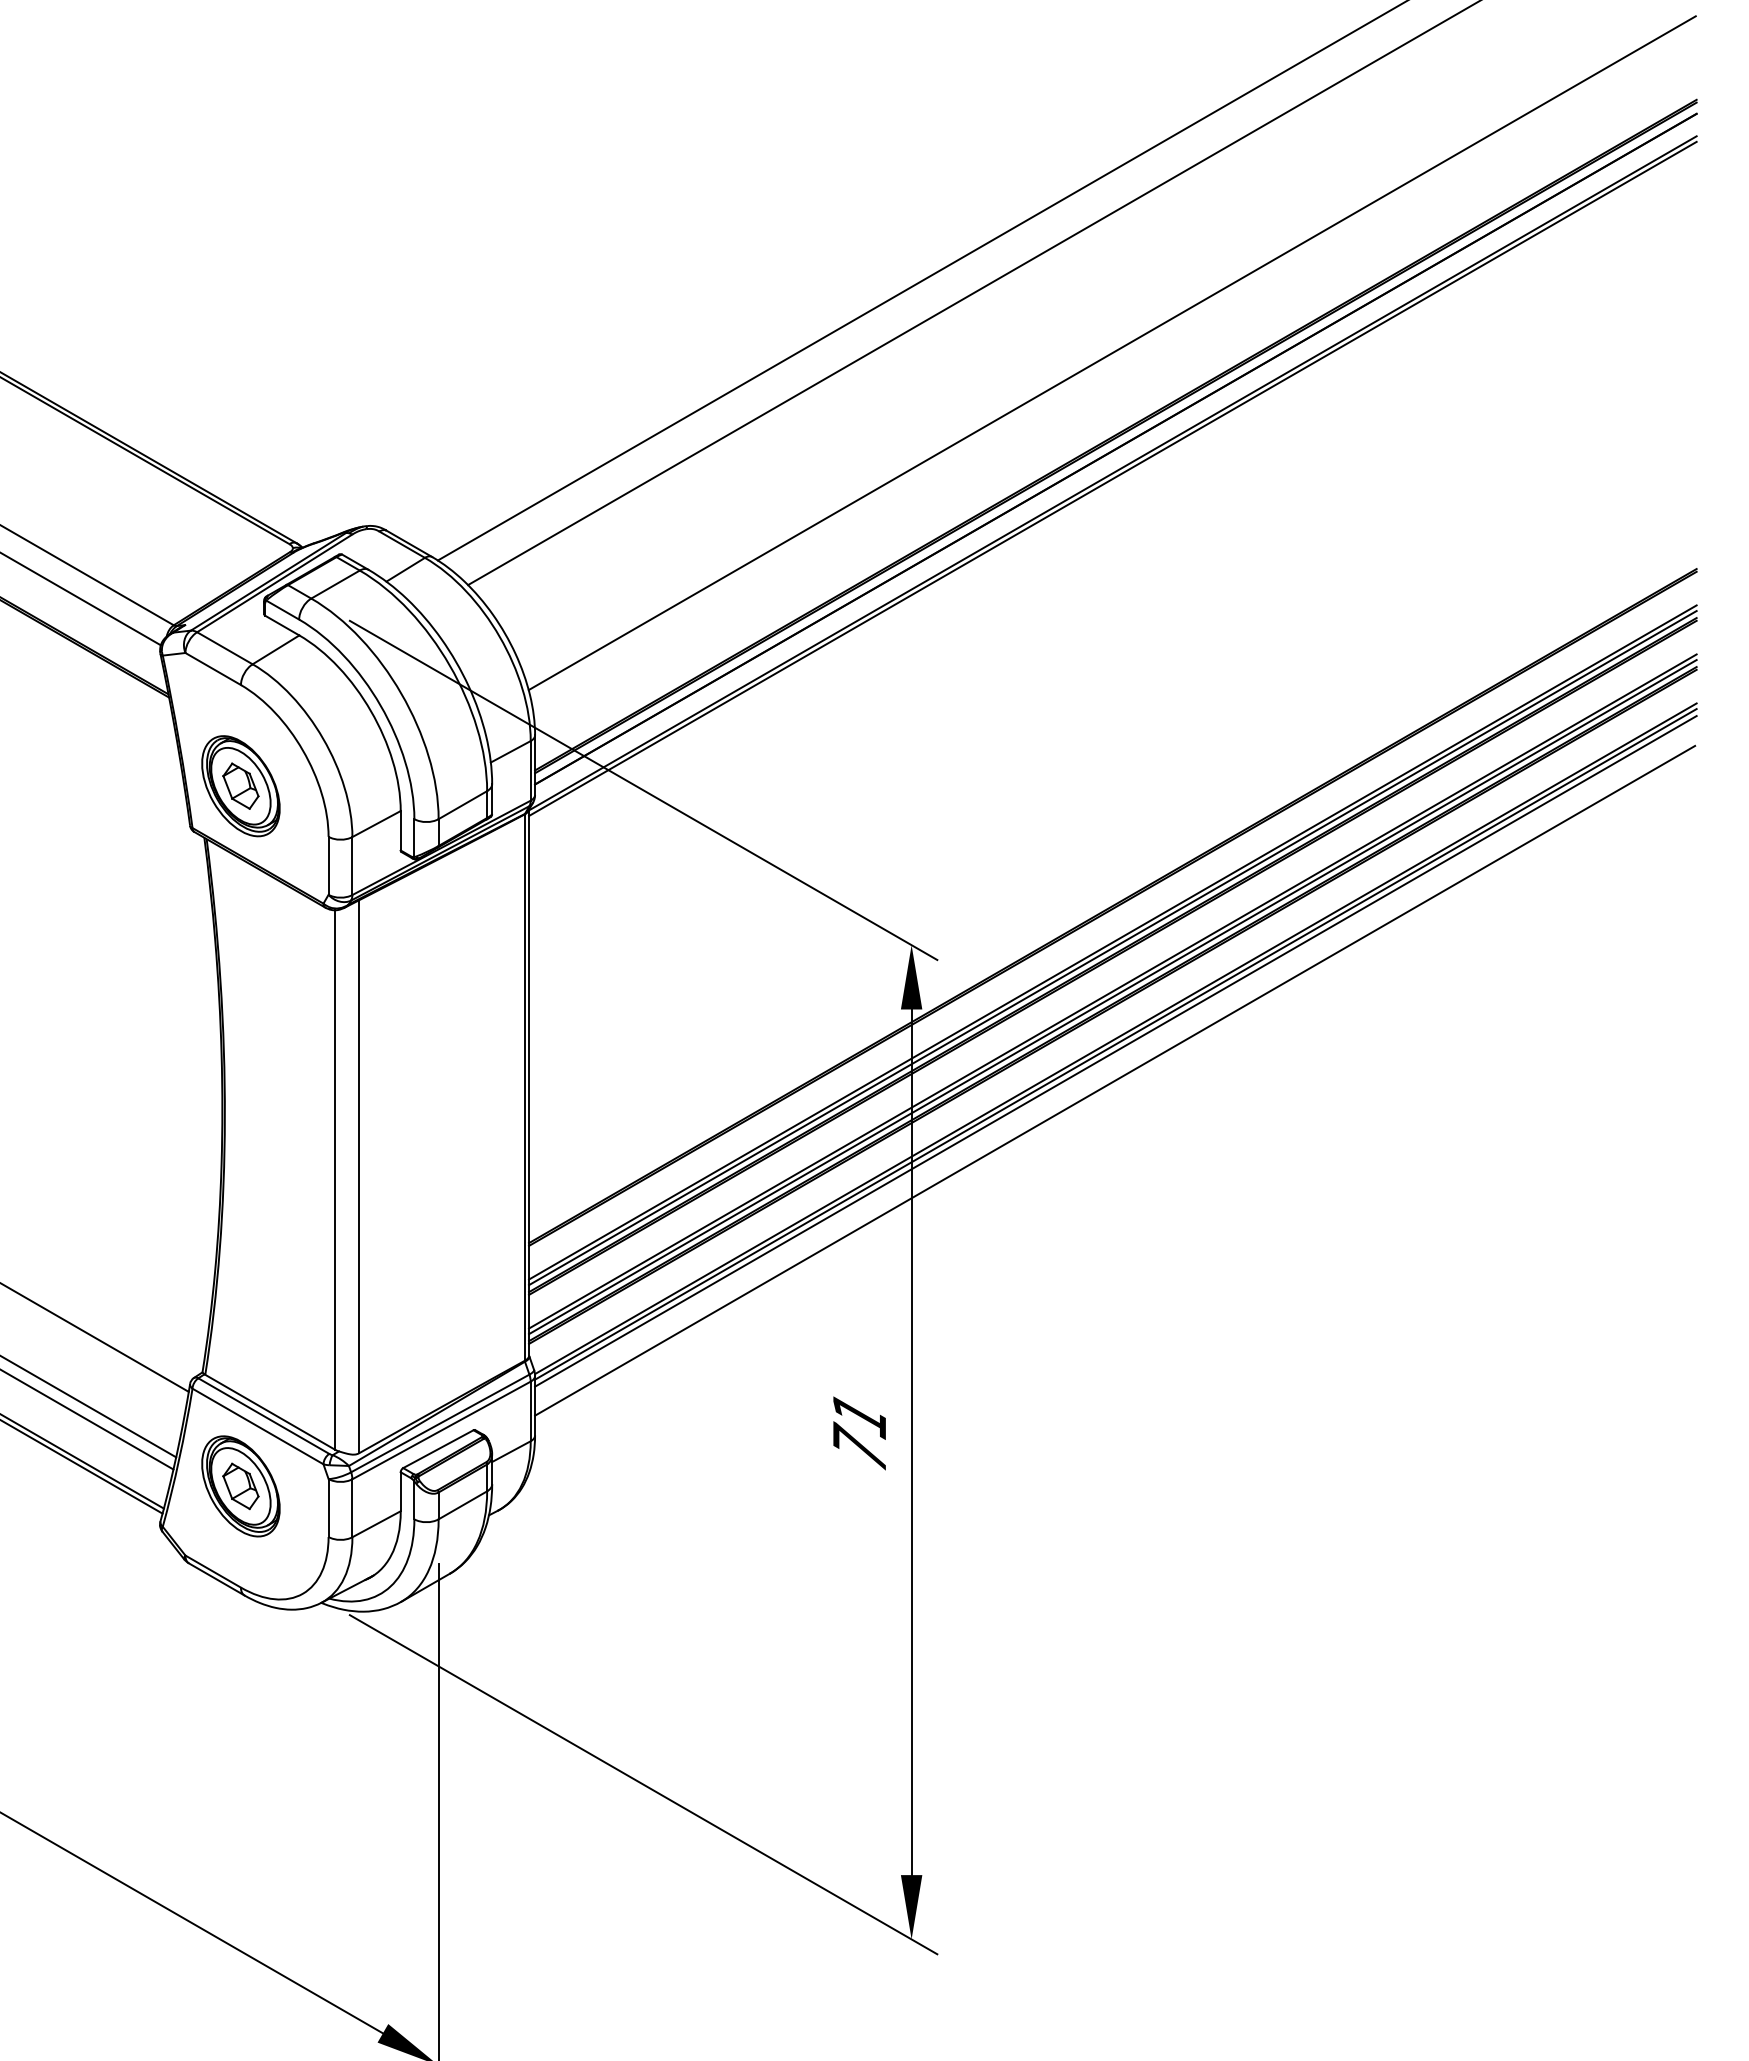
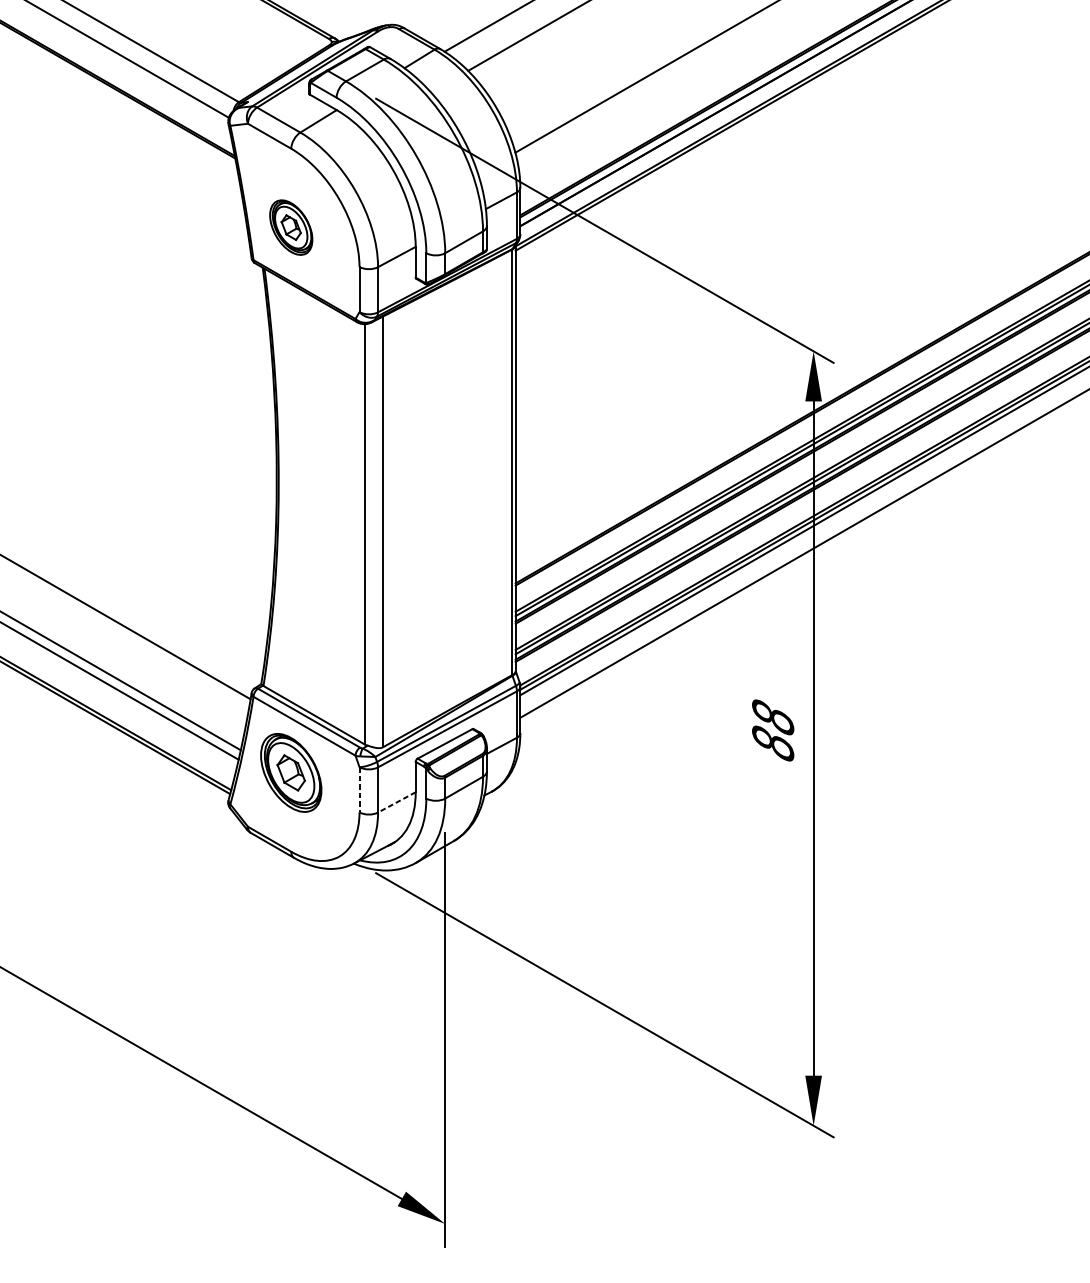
part: (240, 786) -> (290, 227), size x0.7
text: (859, 1431) -> (773, 730), 71 -> 88
line: (328, 1508) -> (359, 790), solid -> dashed
line: (376, 1524) -> (396, 802), solid -> dashed

